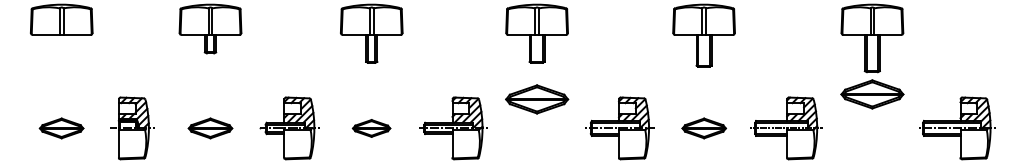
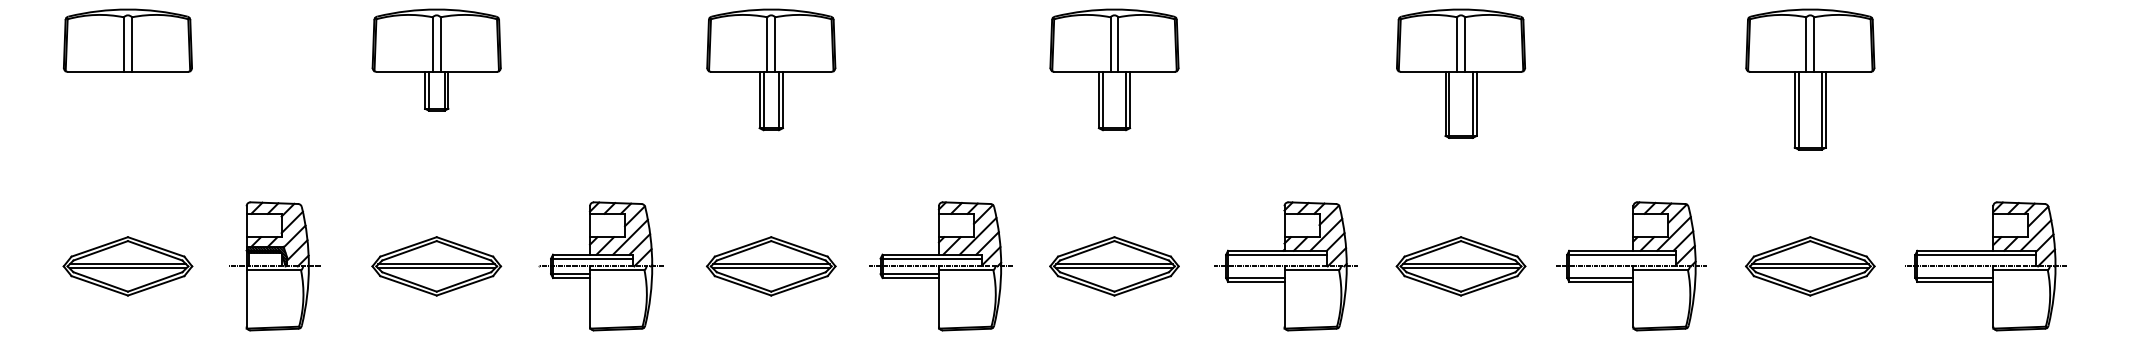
part: (872, 94) -> (1810, 266), moved
part: (537, 99) -> (1115, 266), moved
part: (61, 128) -> (127, 266), size x1.43
part: (210, 128) -> (436, 266), size x1.43
part: (371, 128) -> (770, 266), size x1.67
part: (704, 128) -> (1461, 266), size x1.43

